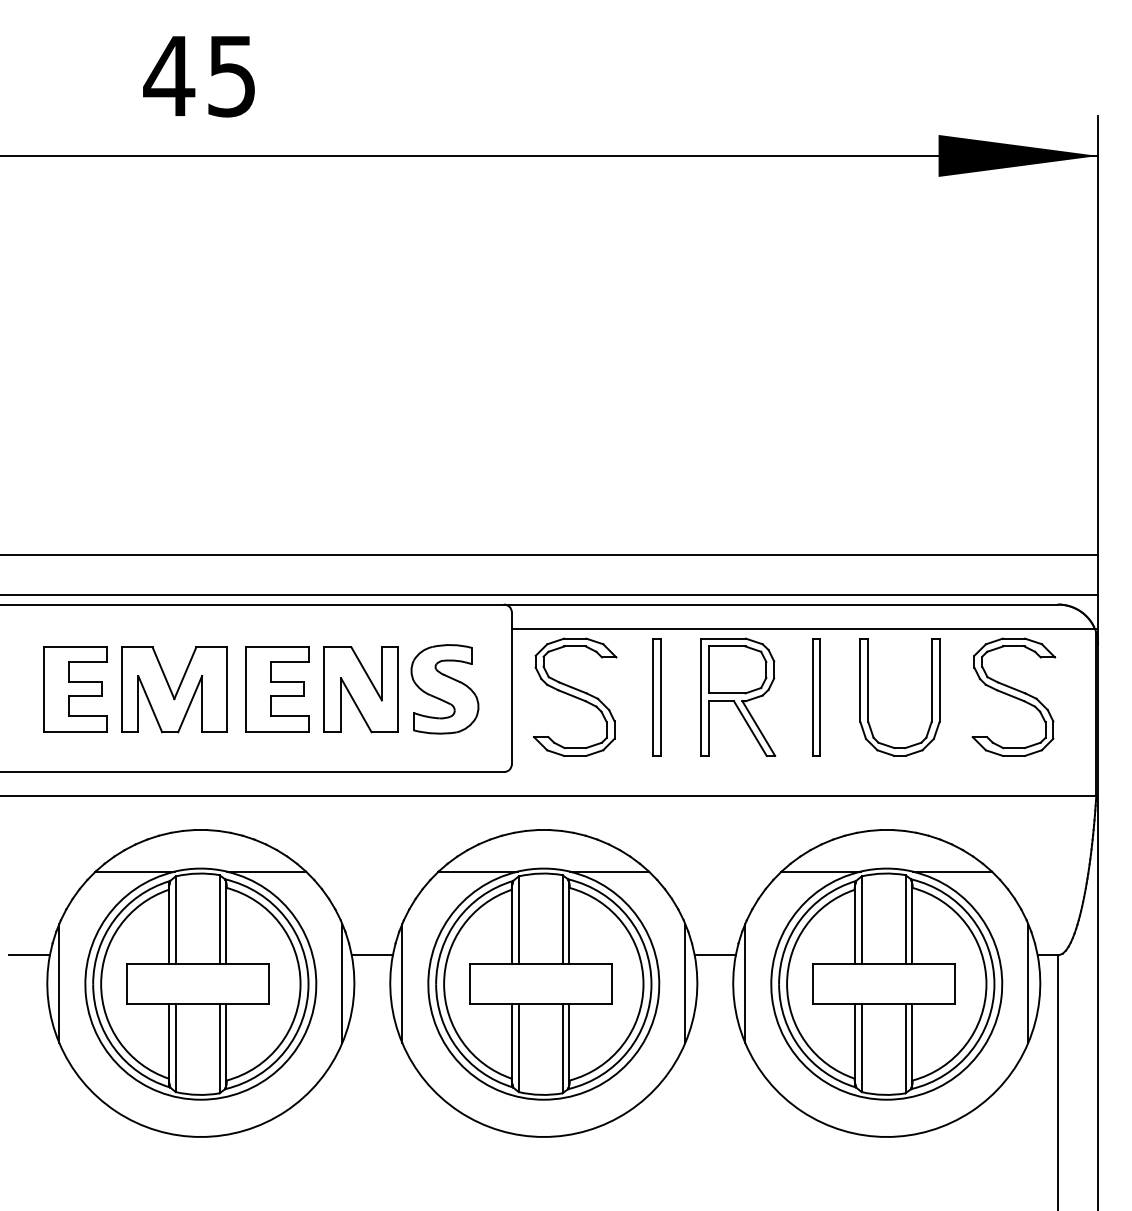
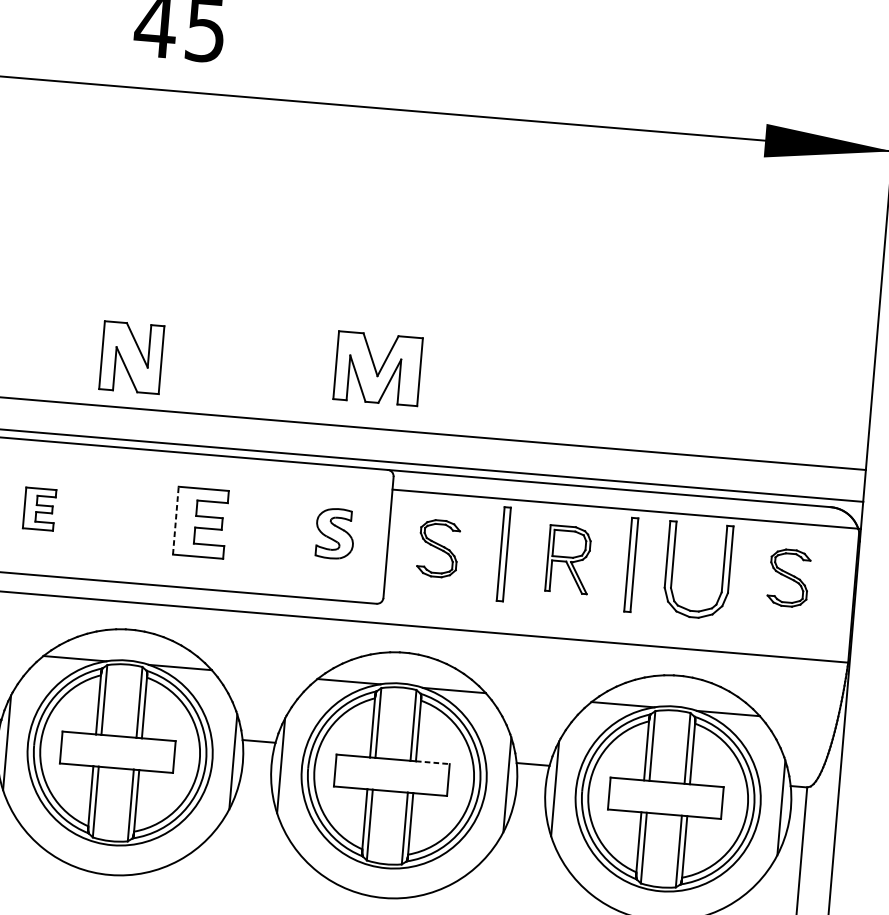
part: (75, 689) -> (39, 509), size x0.6
part: (174, 689) -> (378, 368), moved
line: (245, 689) -> (175, 520), solid -> dashed
part: (360, 689) -> (131, 357), moved
part: (444, 689) -> (334, 533), size x0.7
part: (575, 696) -> (438, 548), size x0.6
part: (738, 696) -> (569, 559), size x0.7
part: (1013, 696) -> (788, 577), size x0.6
line: (590, 963) -> (432, 762), solid -> dashed

